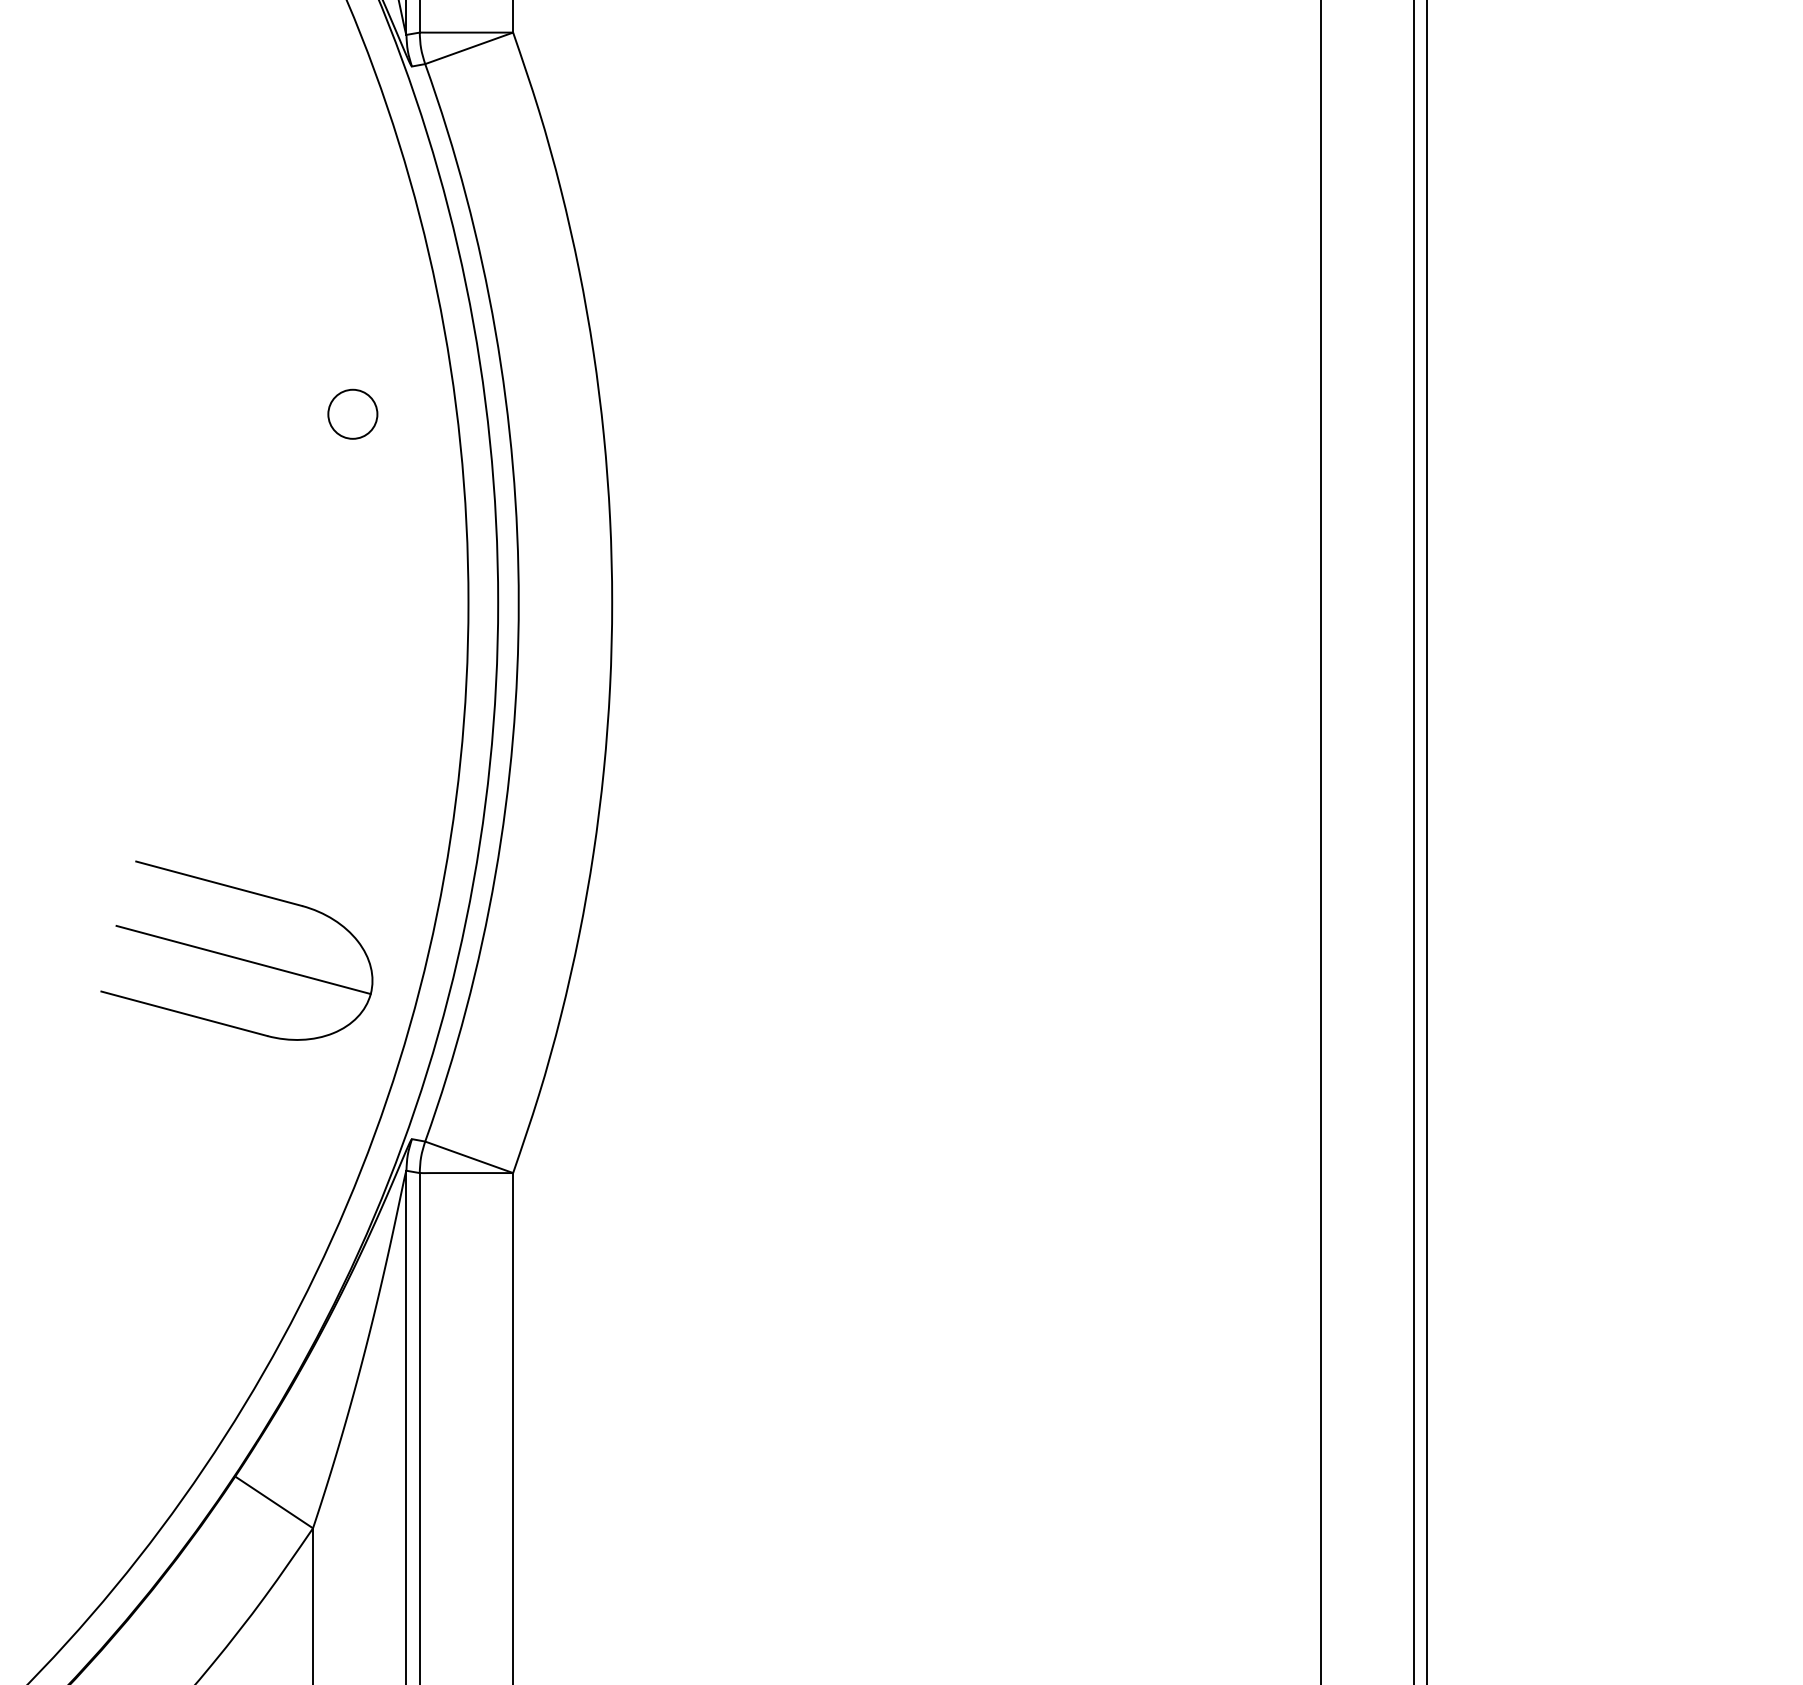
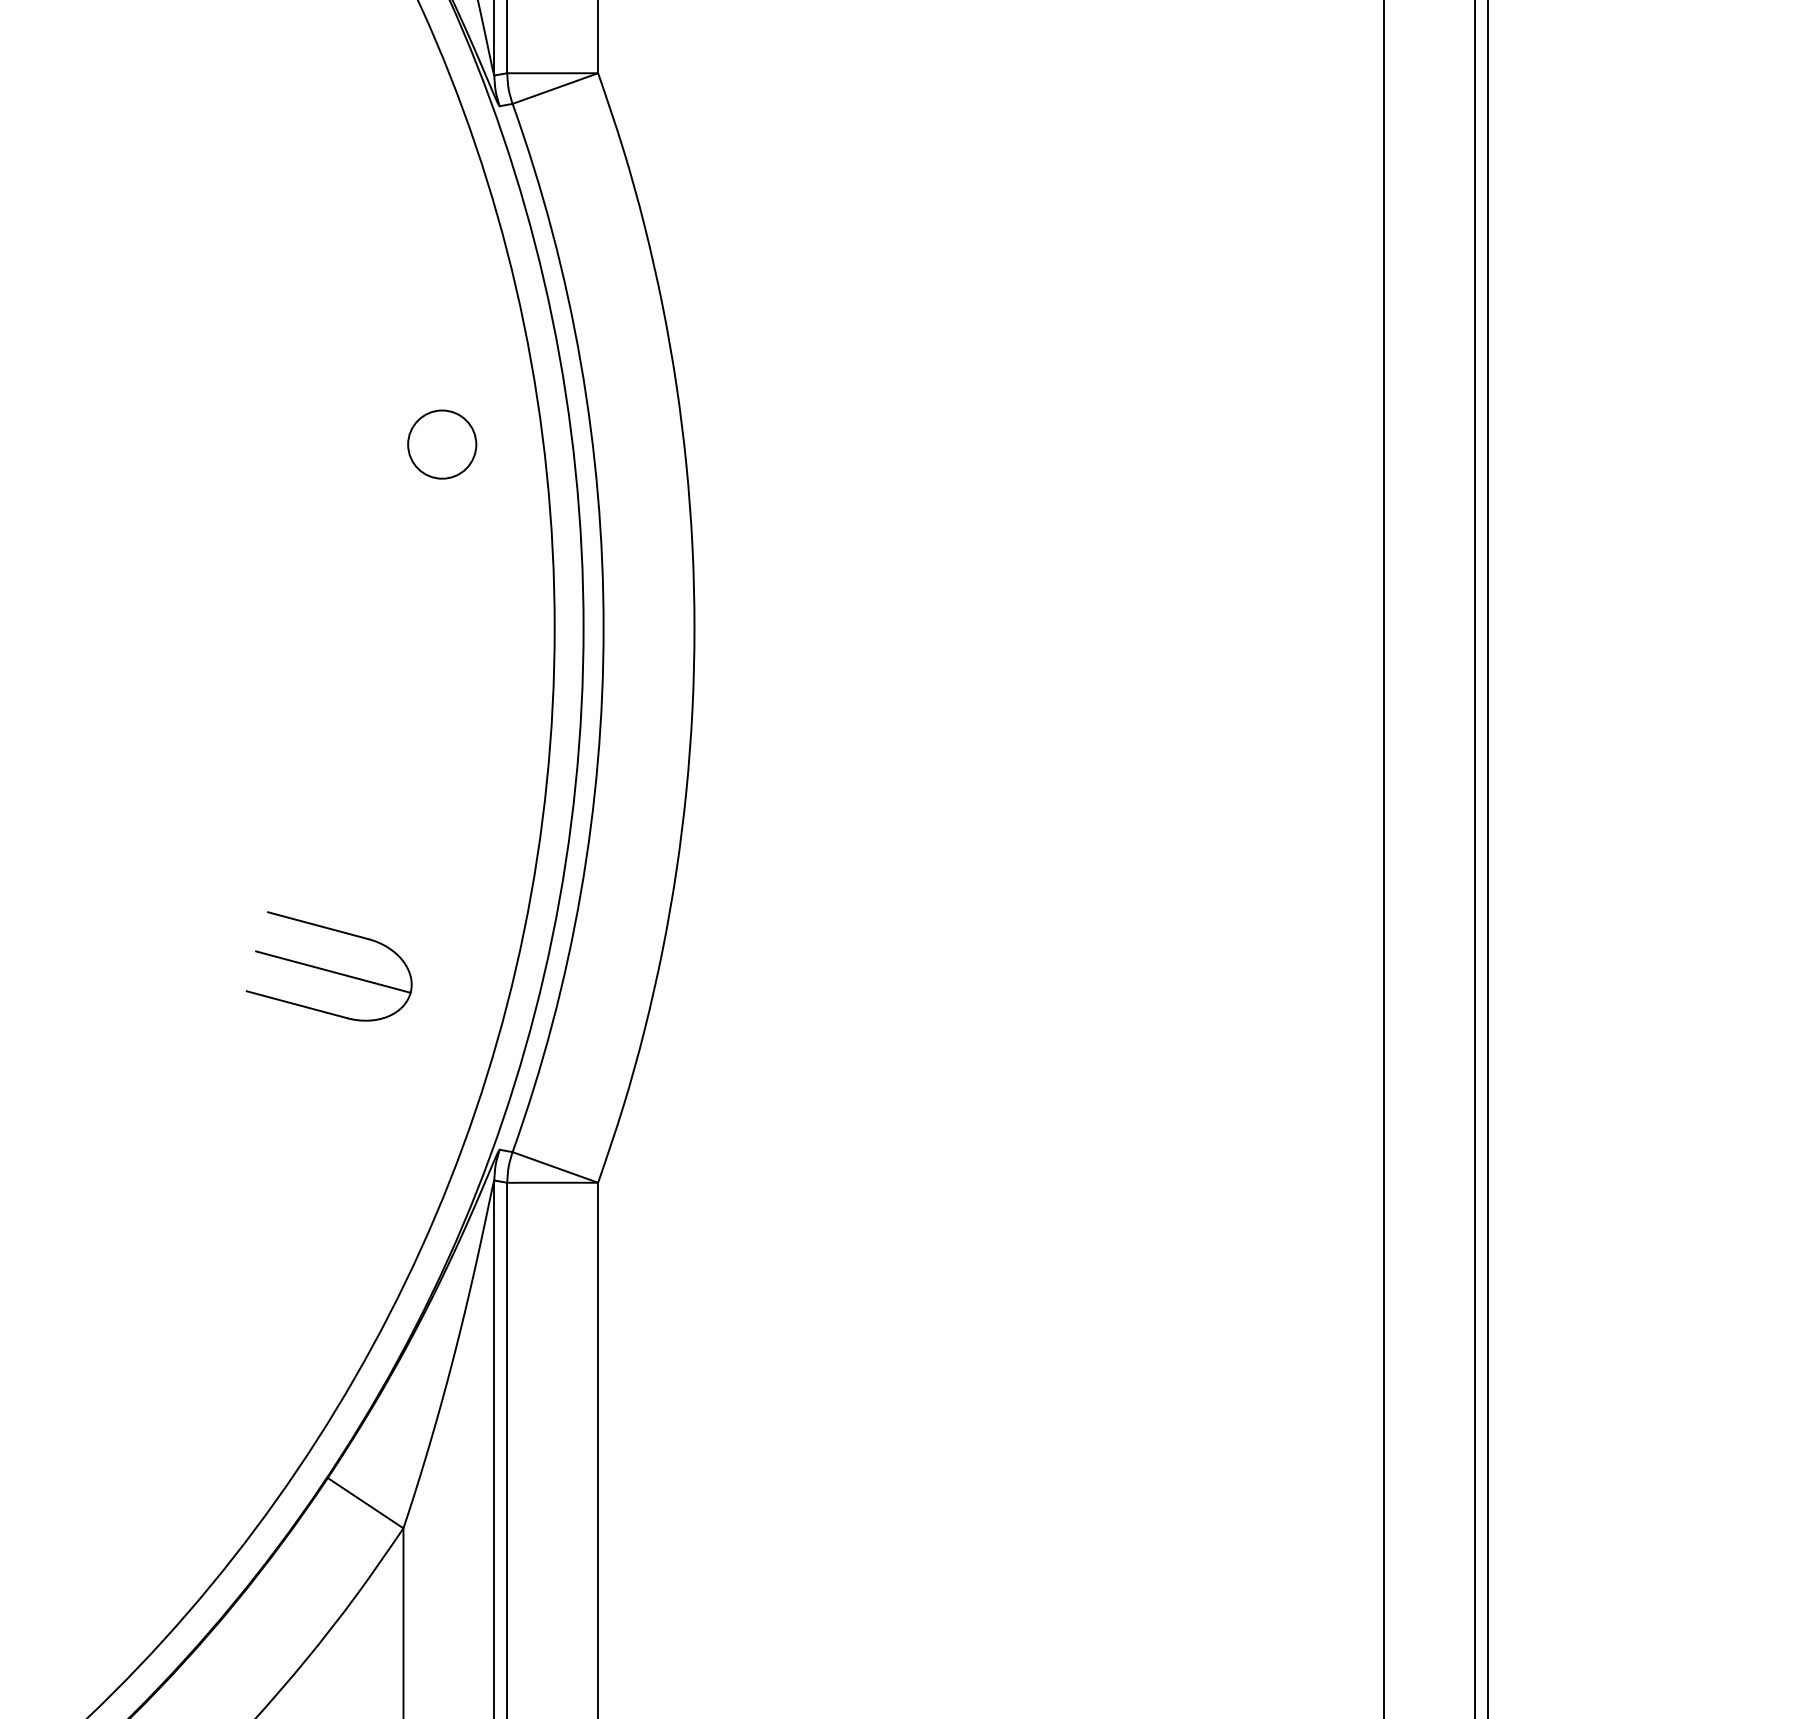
circle: (353, 414) -> (442, 444), size x1.43
part: (235, 950) -> (328, 966), size x0.62

